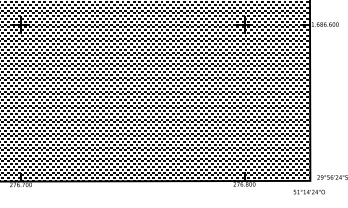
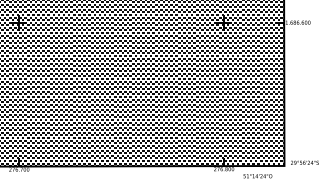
text: (308, 191) -> (257, 175), moved

